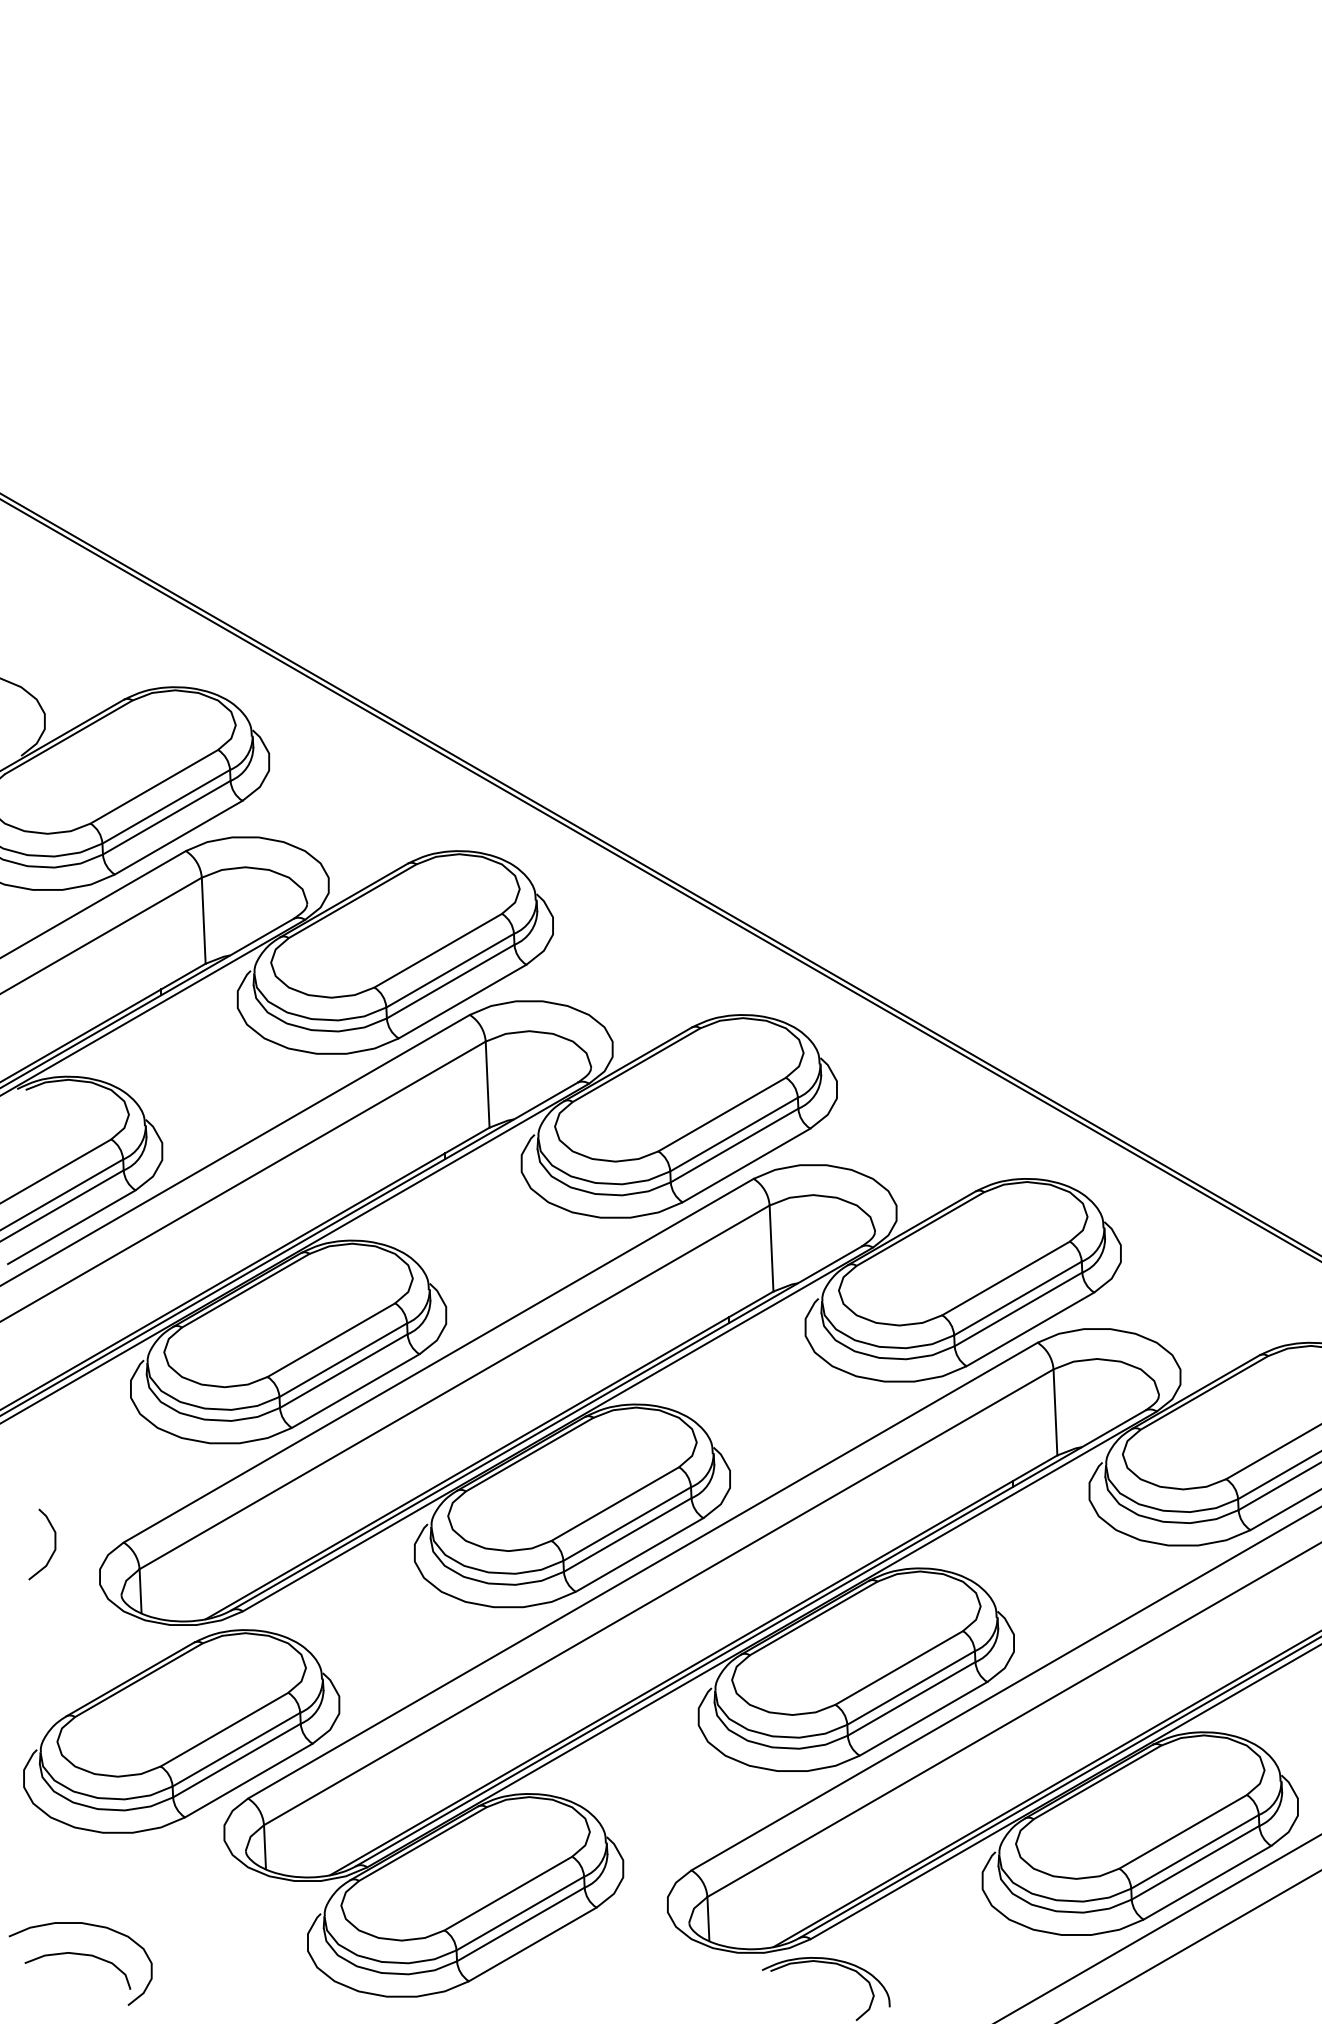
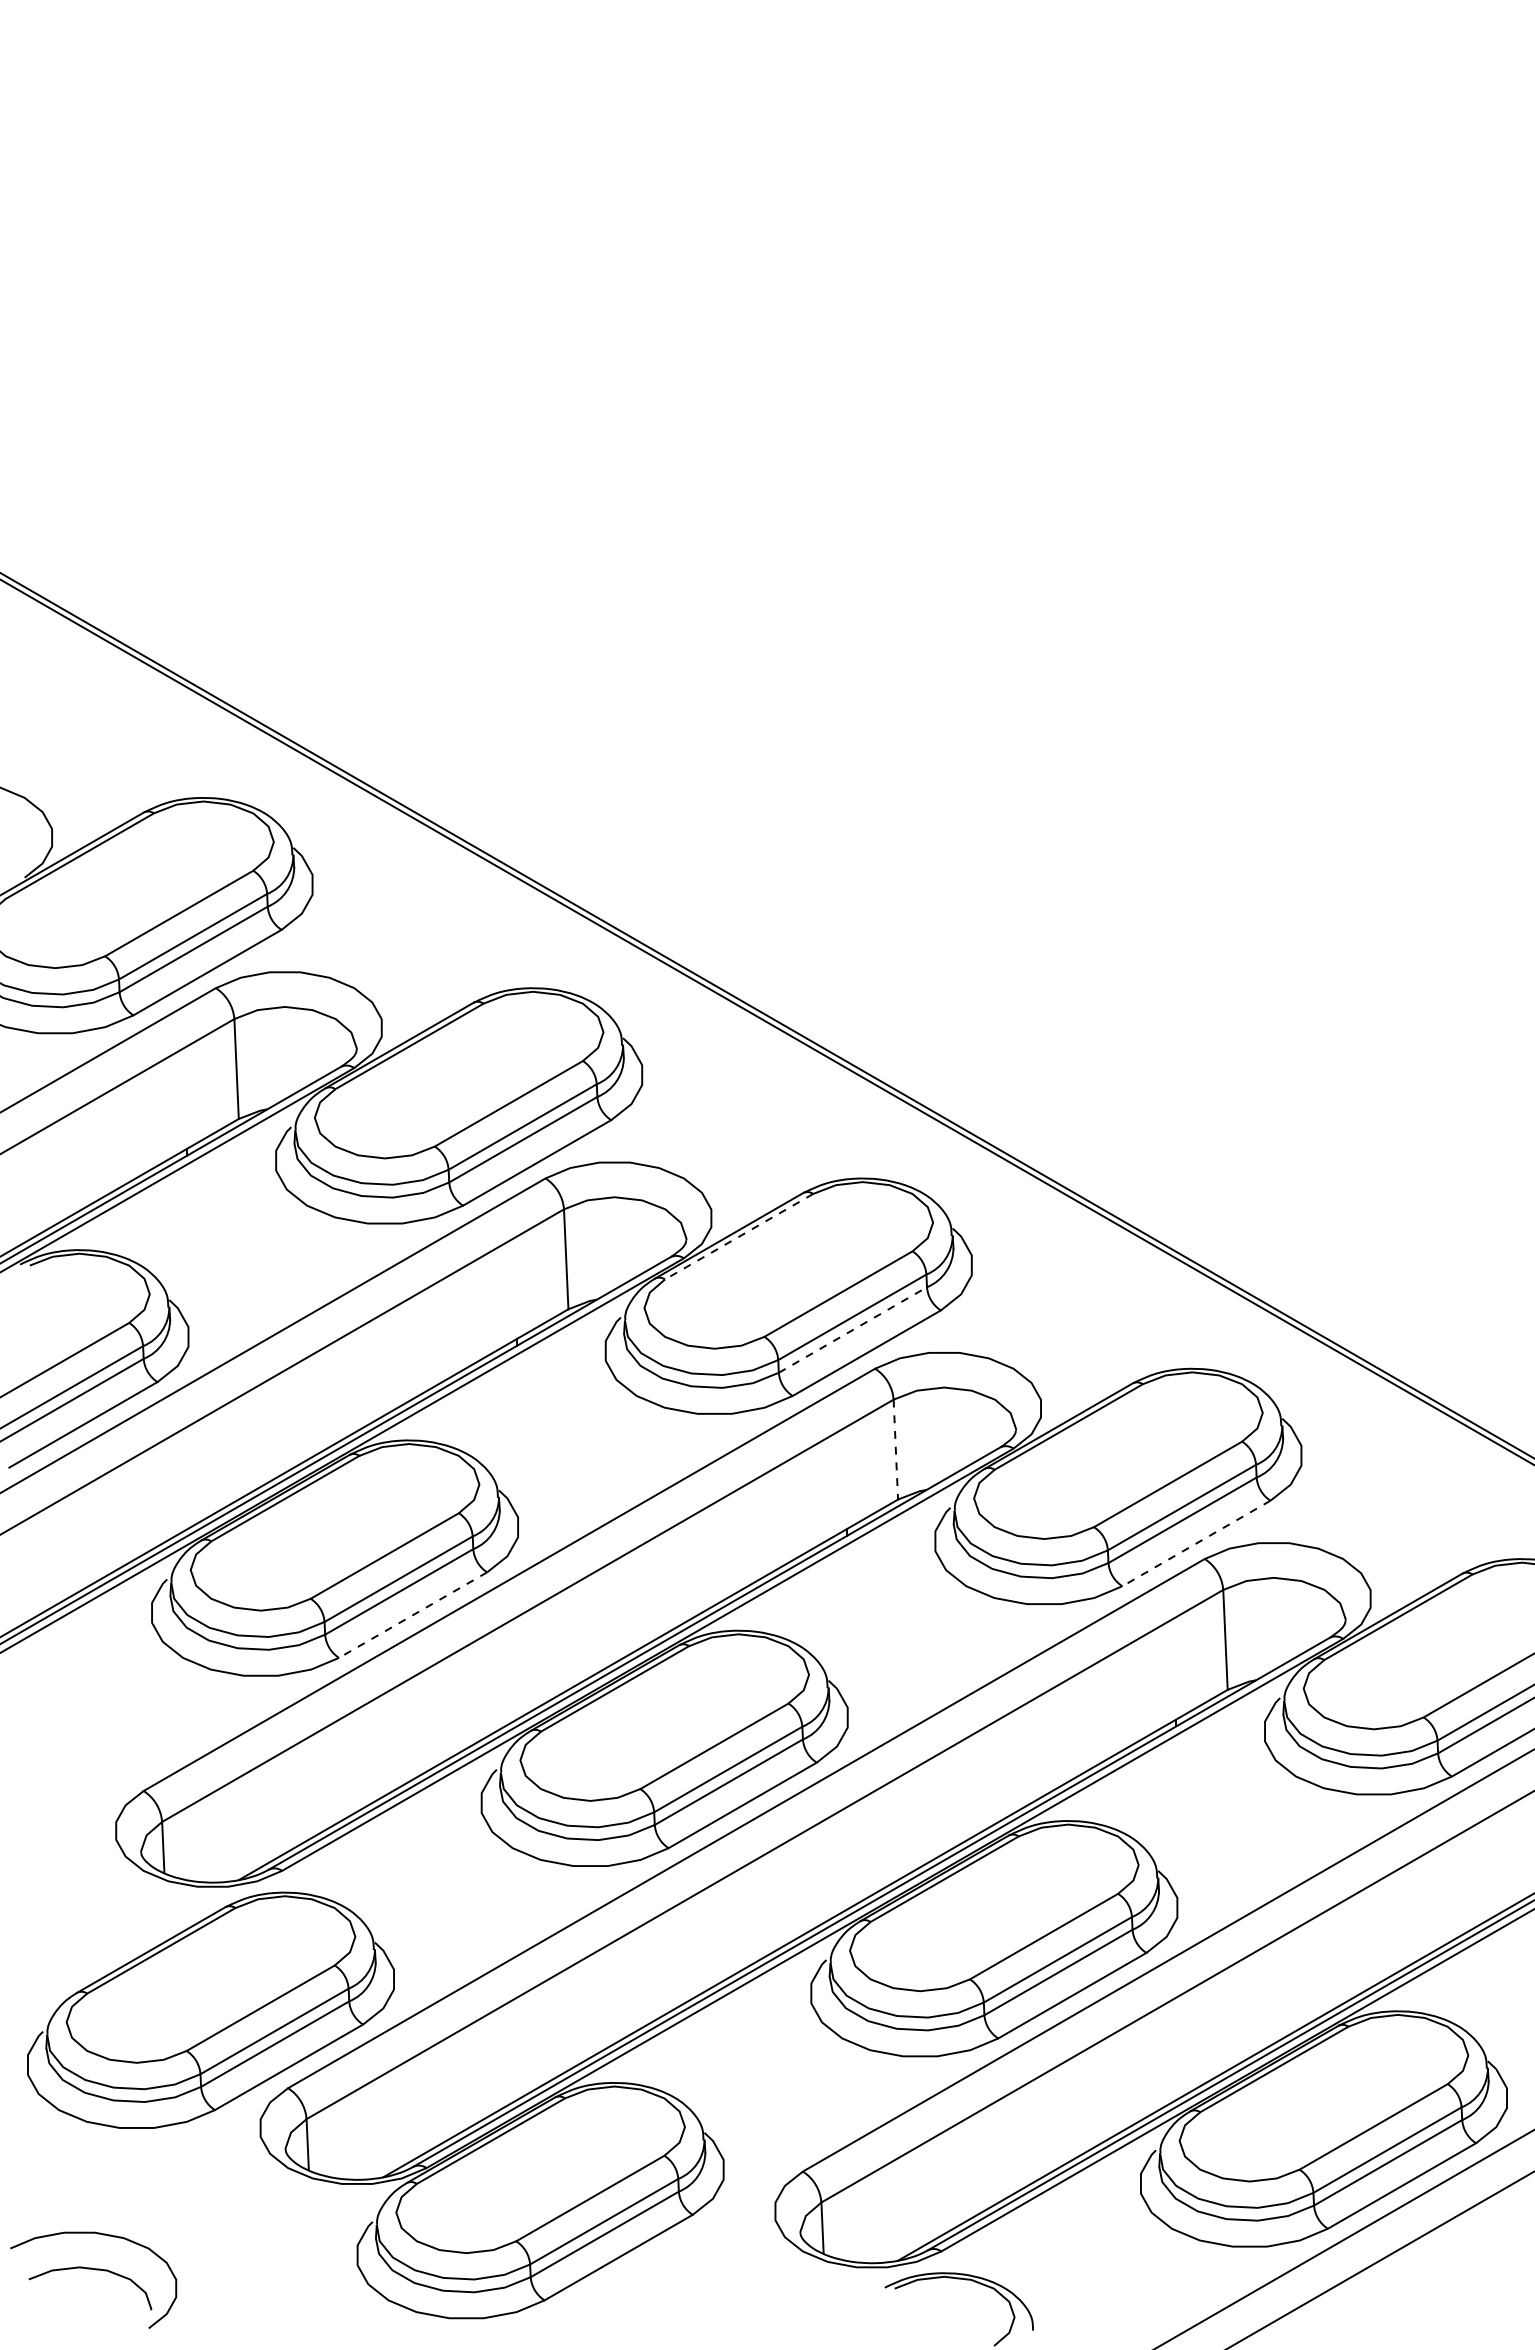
line: (636, 1064) -> (739, 1236), solid -> dashed
line: (734, 1145) -> (852, 1330), solid -> dashed
line: (771, 1248) -> (895, 1449), solid -> dashed
line: (1030, 1329) -> (1196, 1543), solid -> dashed
line: (356, 1391) -> (413, 1615), solid -> dashed
curve: (54, 1543) -> (63, 1792), removed

